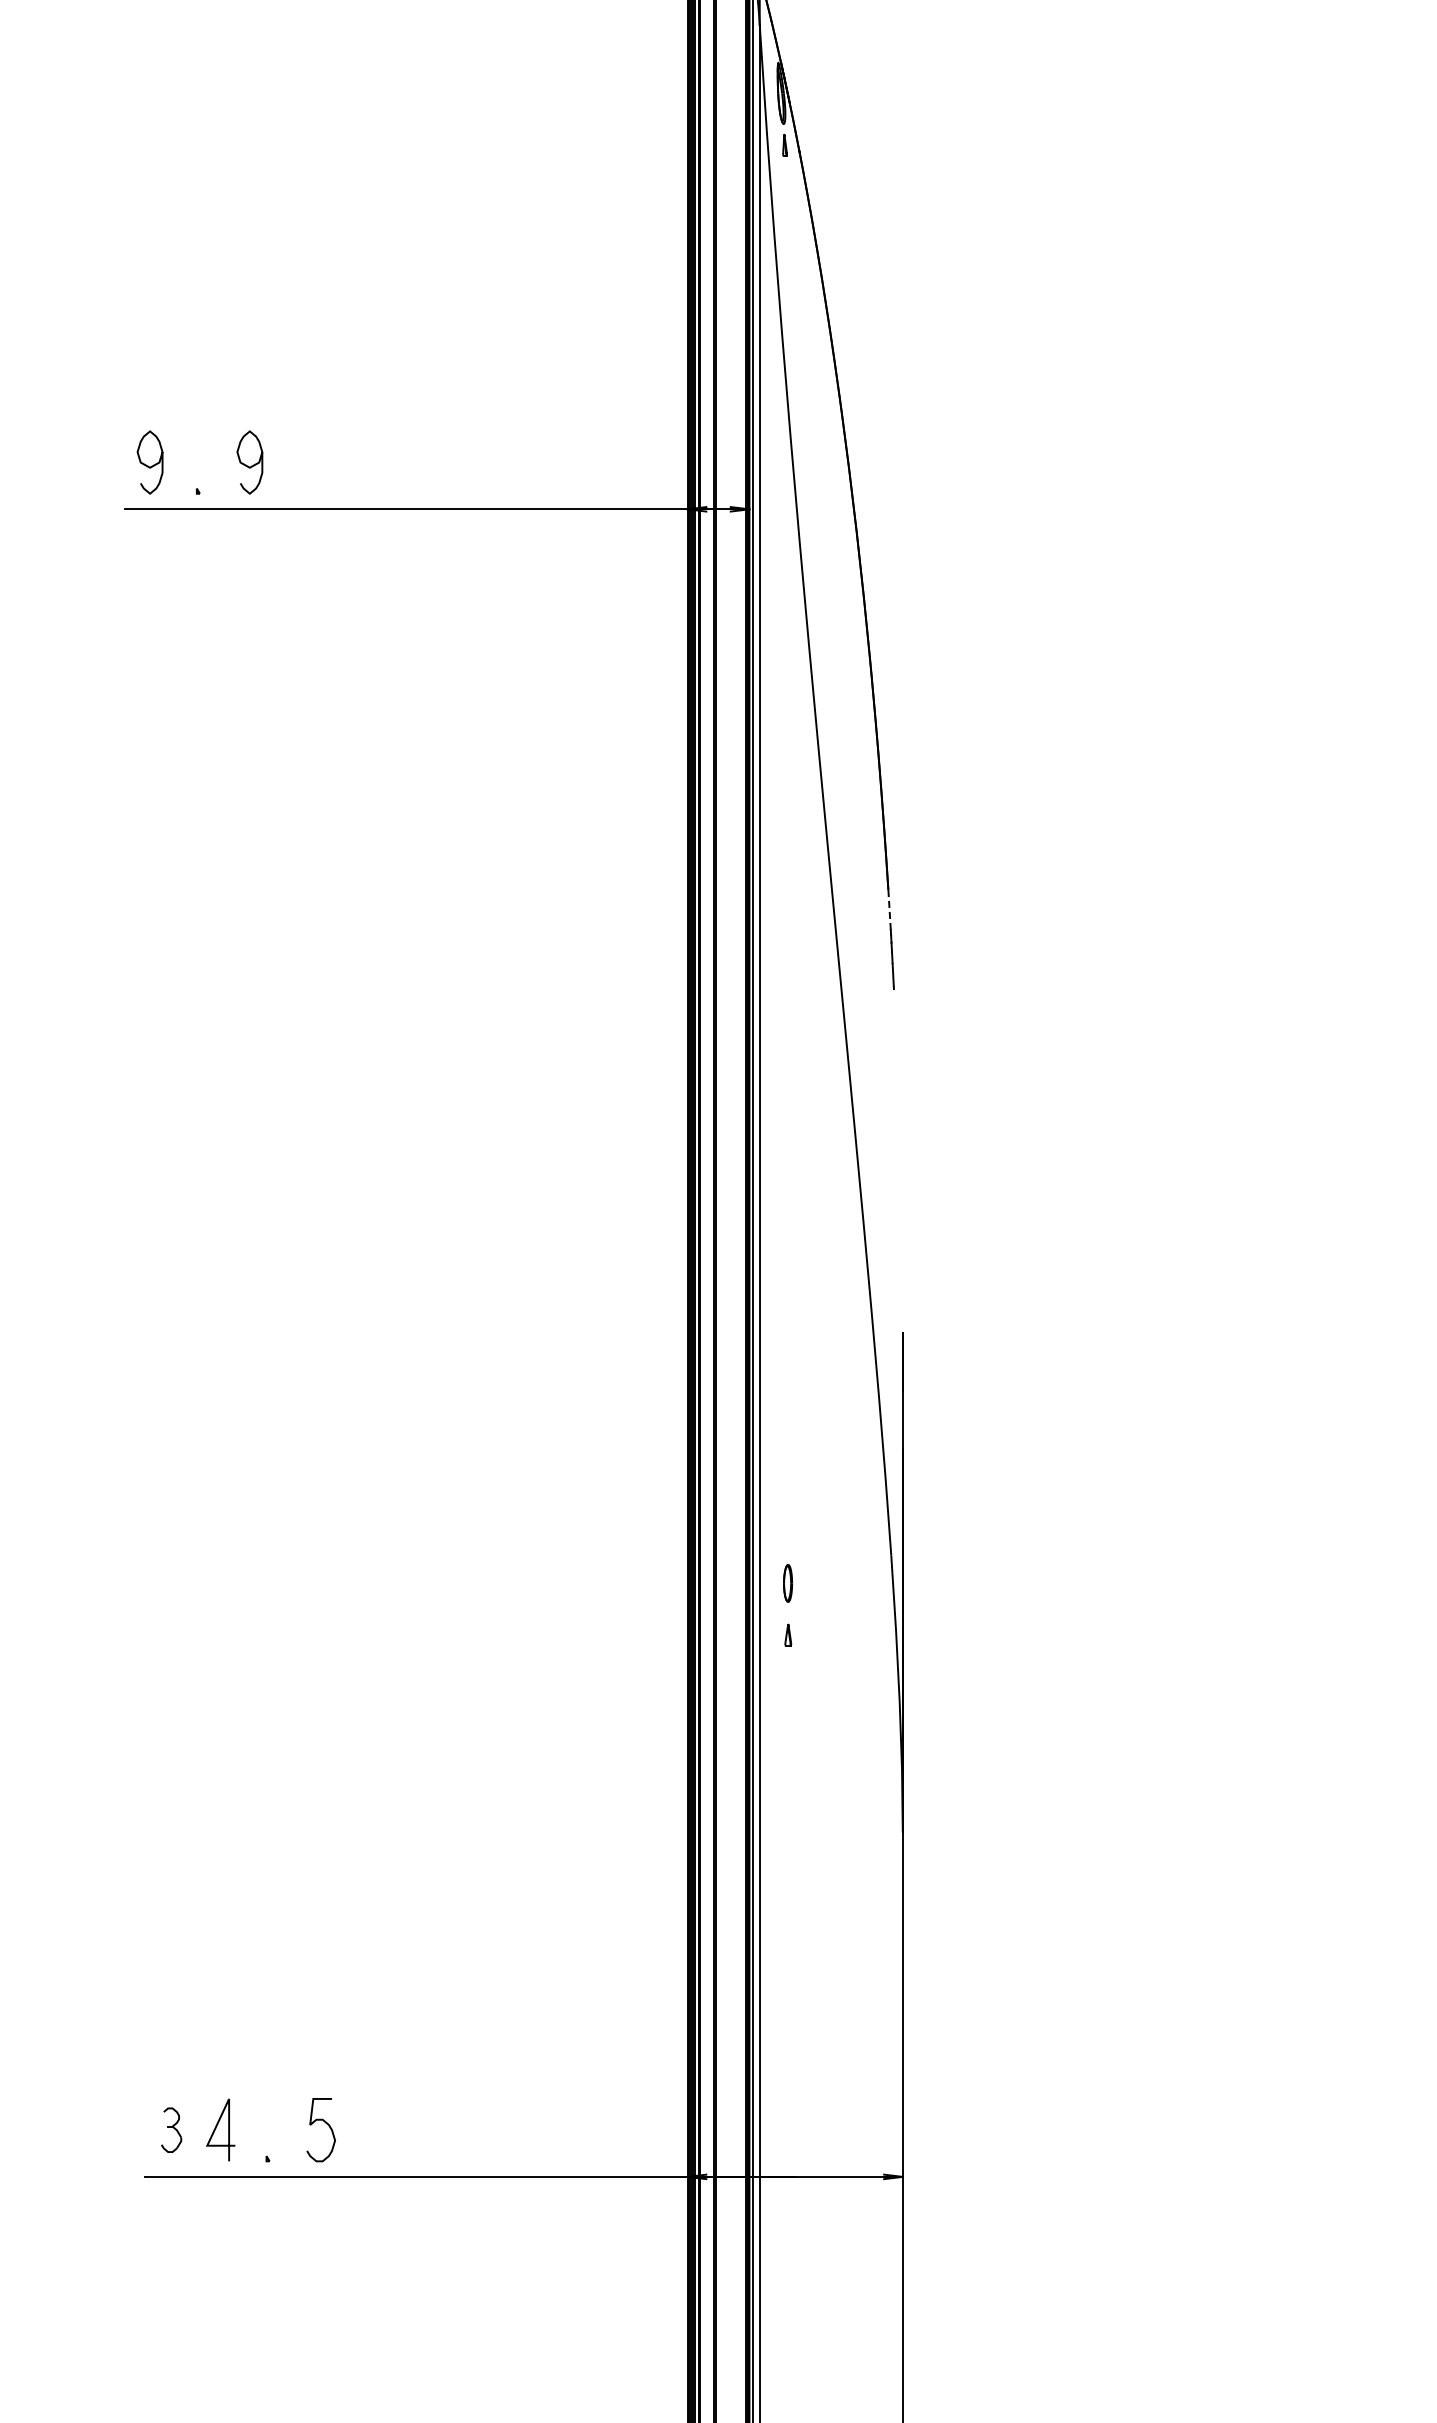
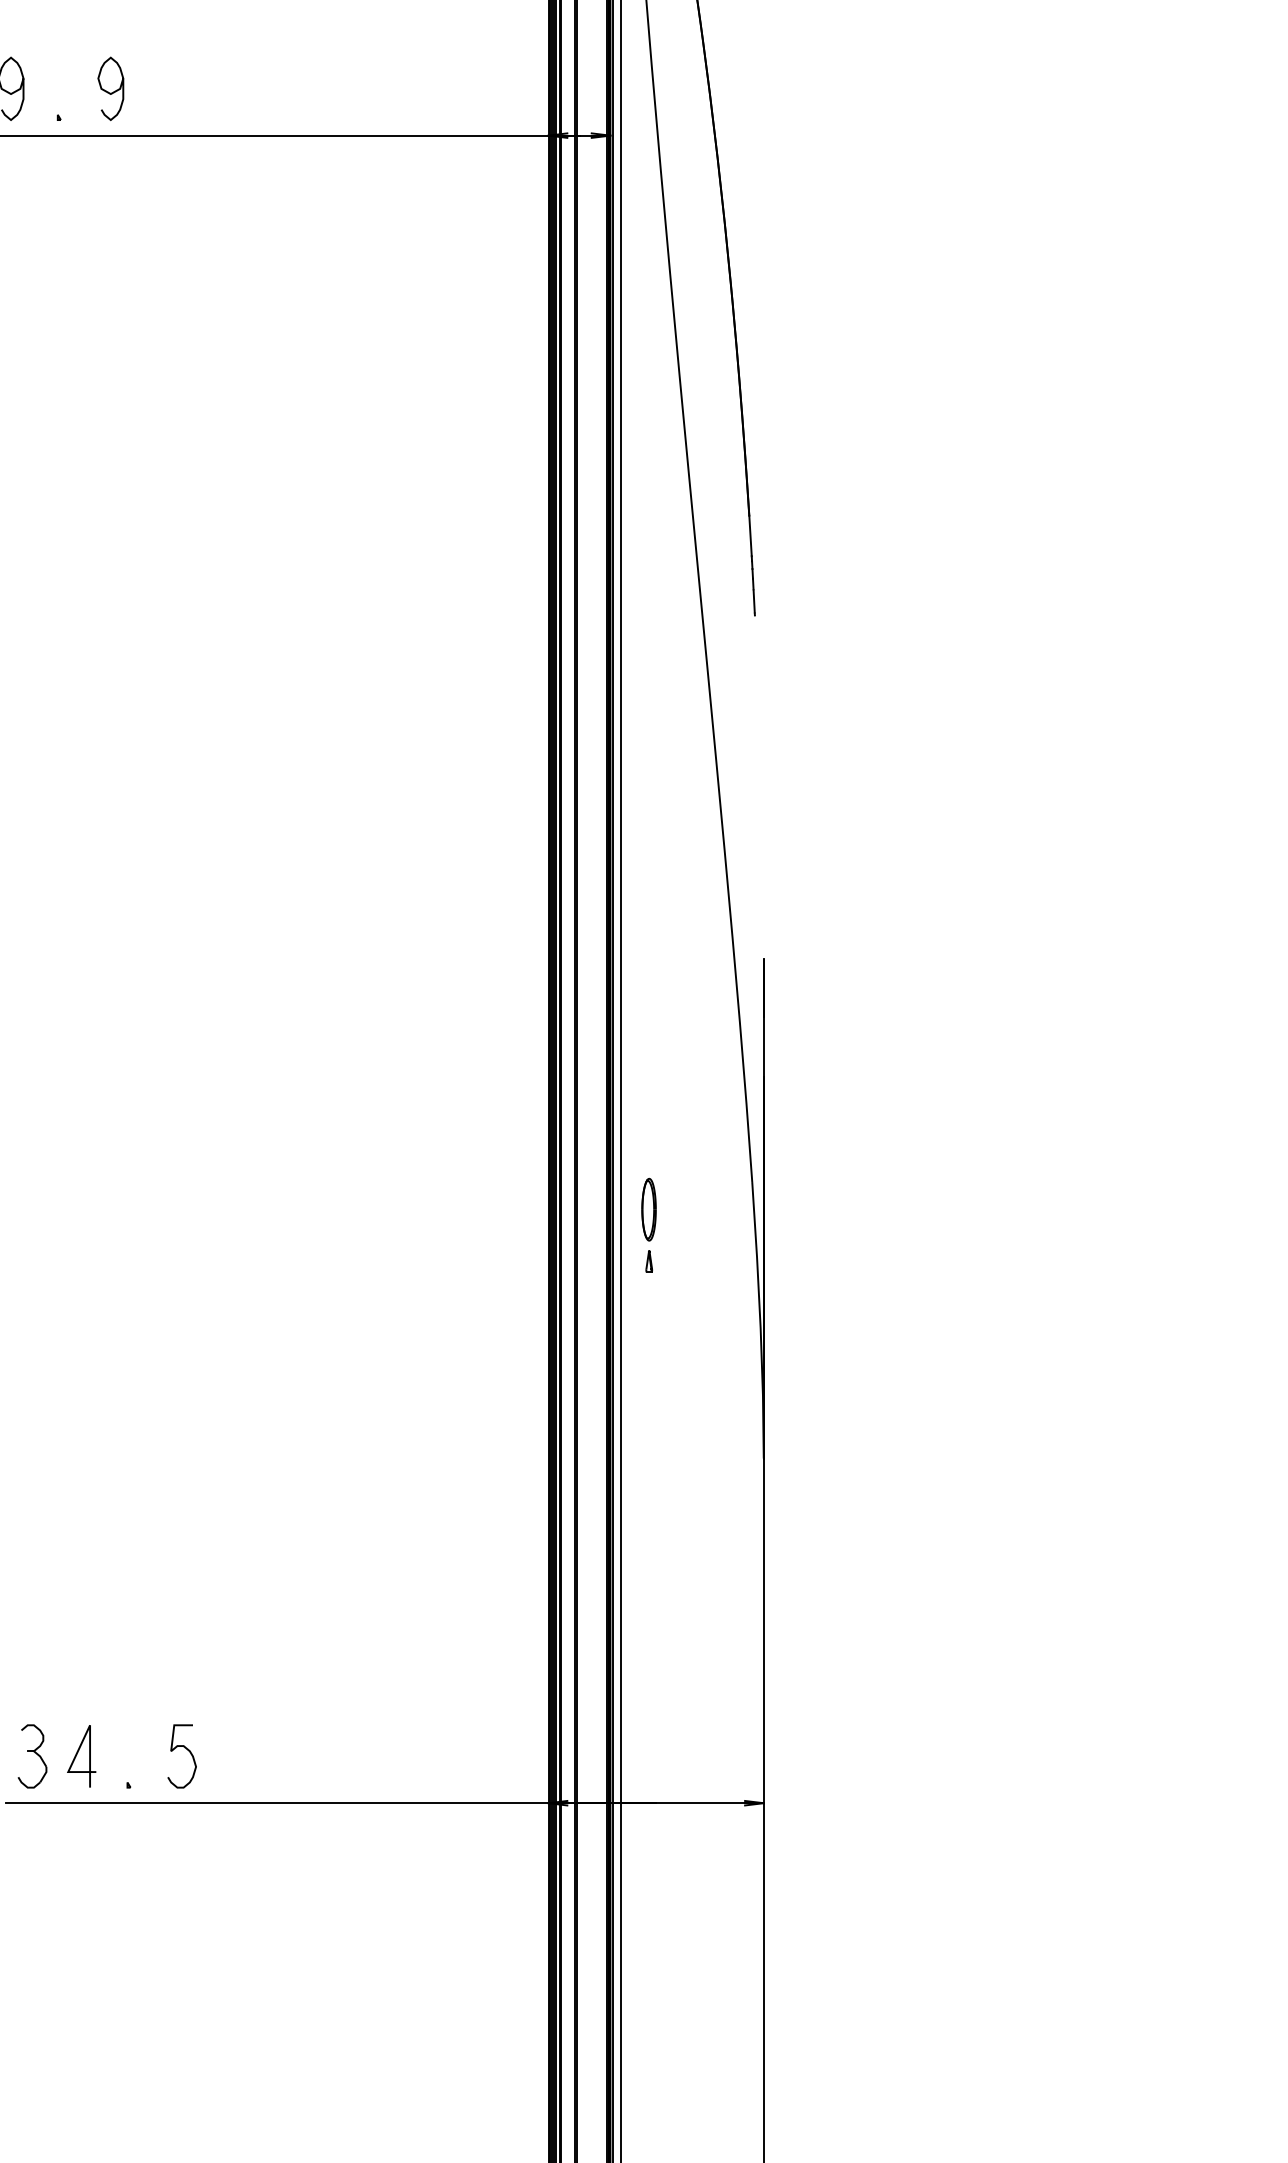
line: (889, 910) -> (750, 536), dashed -> solid
part: (787, 1583) -> (648, 1209), size x1.67
part: (171, 2130) -> (32, 1756), size x1.43

